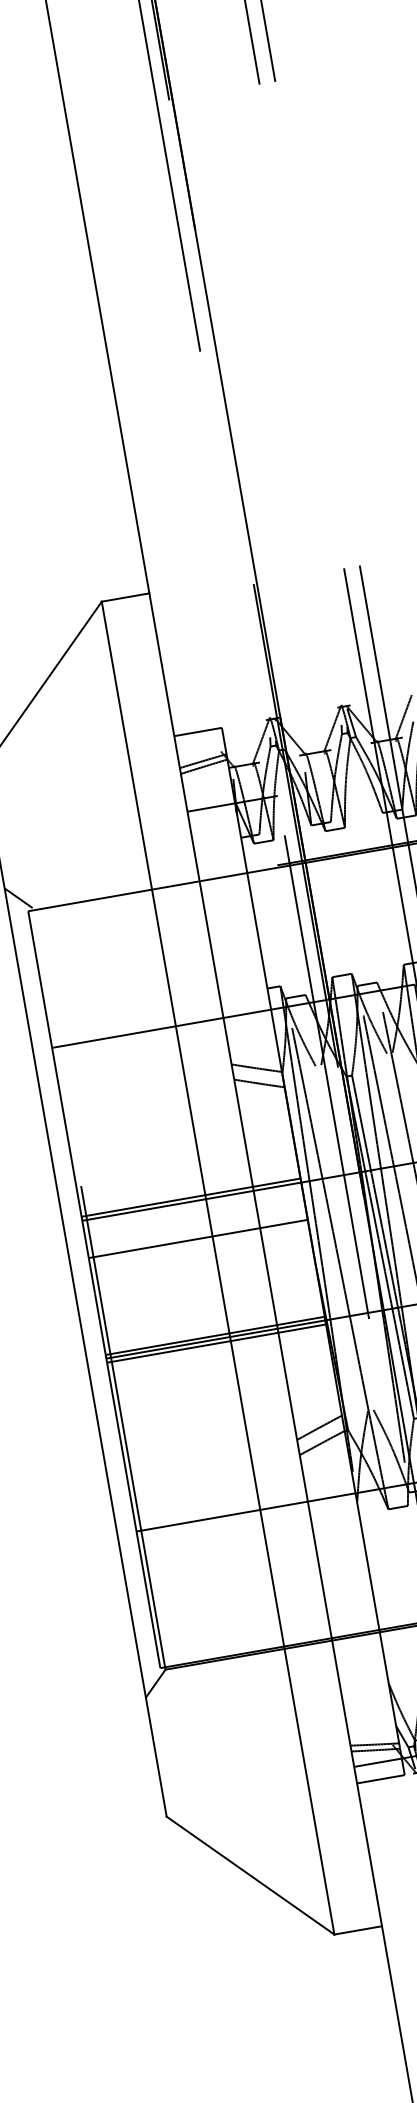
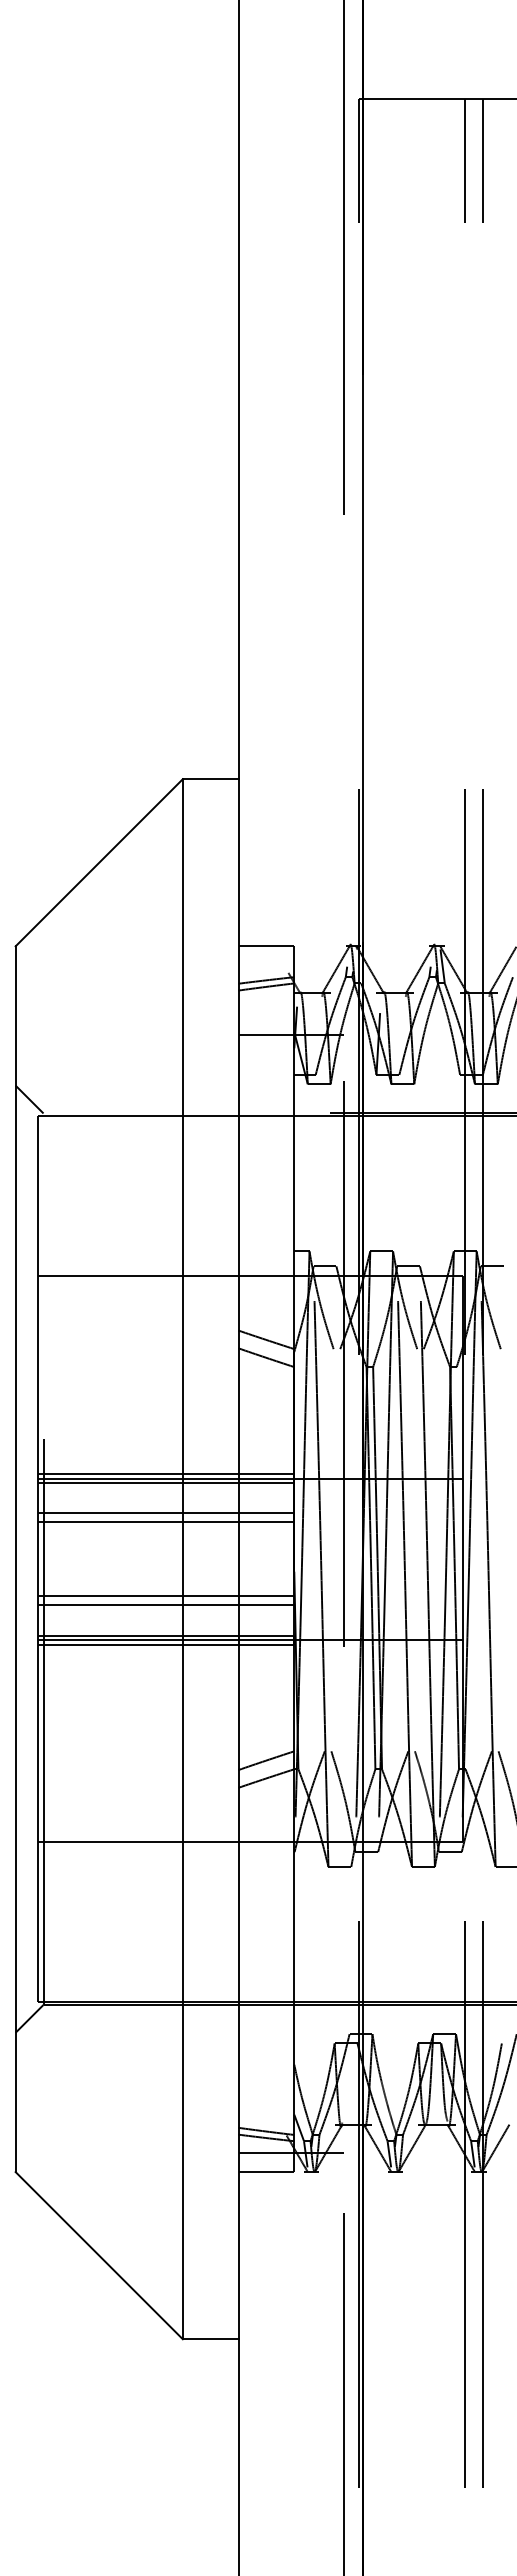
line: (191, 1205) -> (165, 1482), added
line: (196, 1231) -> (165, 1513), added
line: (208, 1302) -> (165, 1596), added
line: (210, 1310) -> (165, 1605), added

